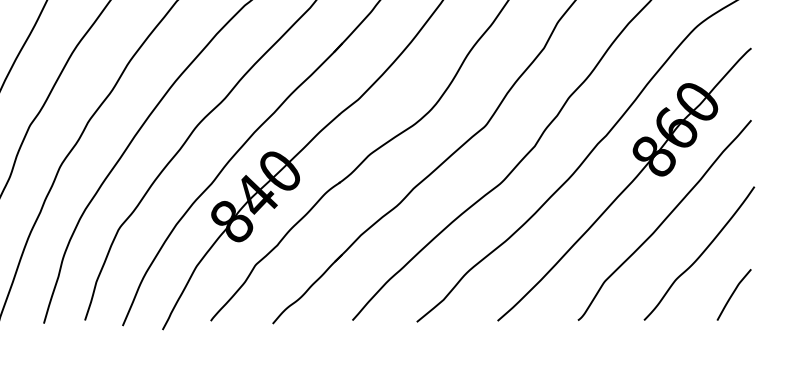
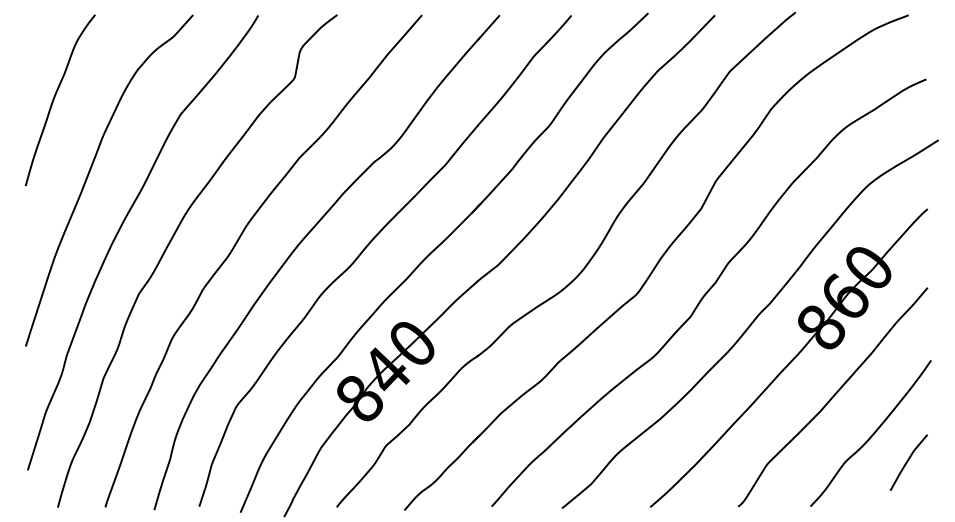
curve: (733, 293) -> (908, 461), moved

